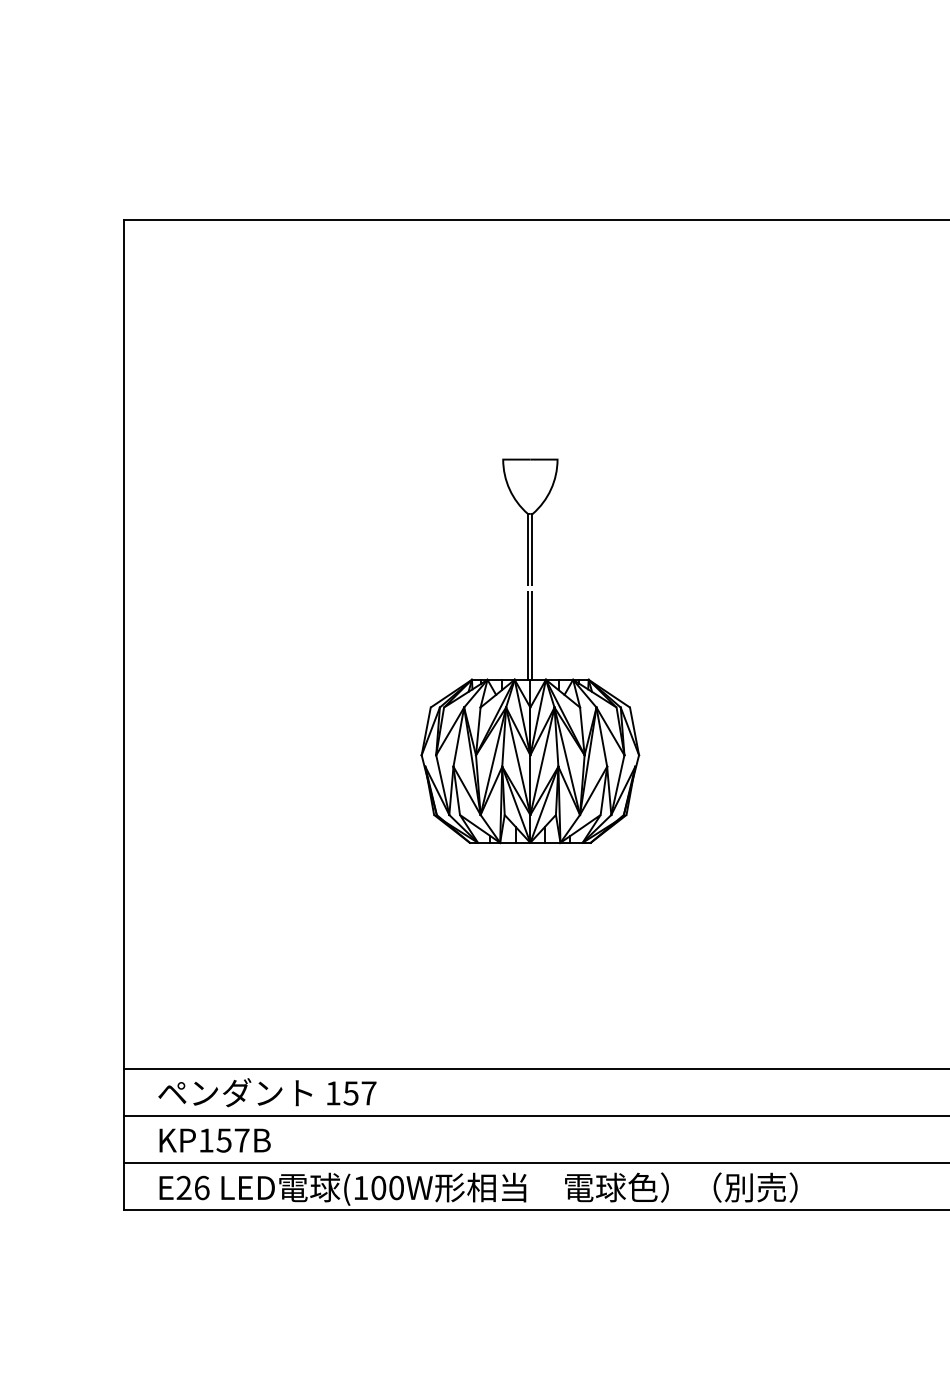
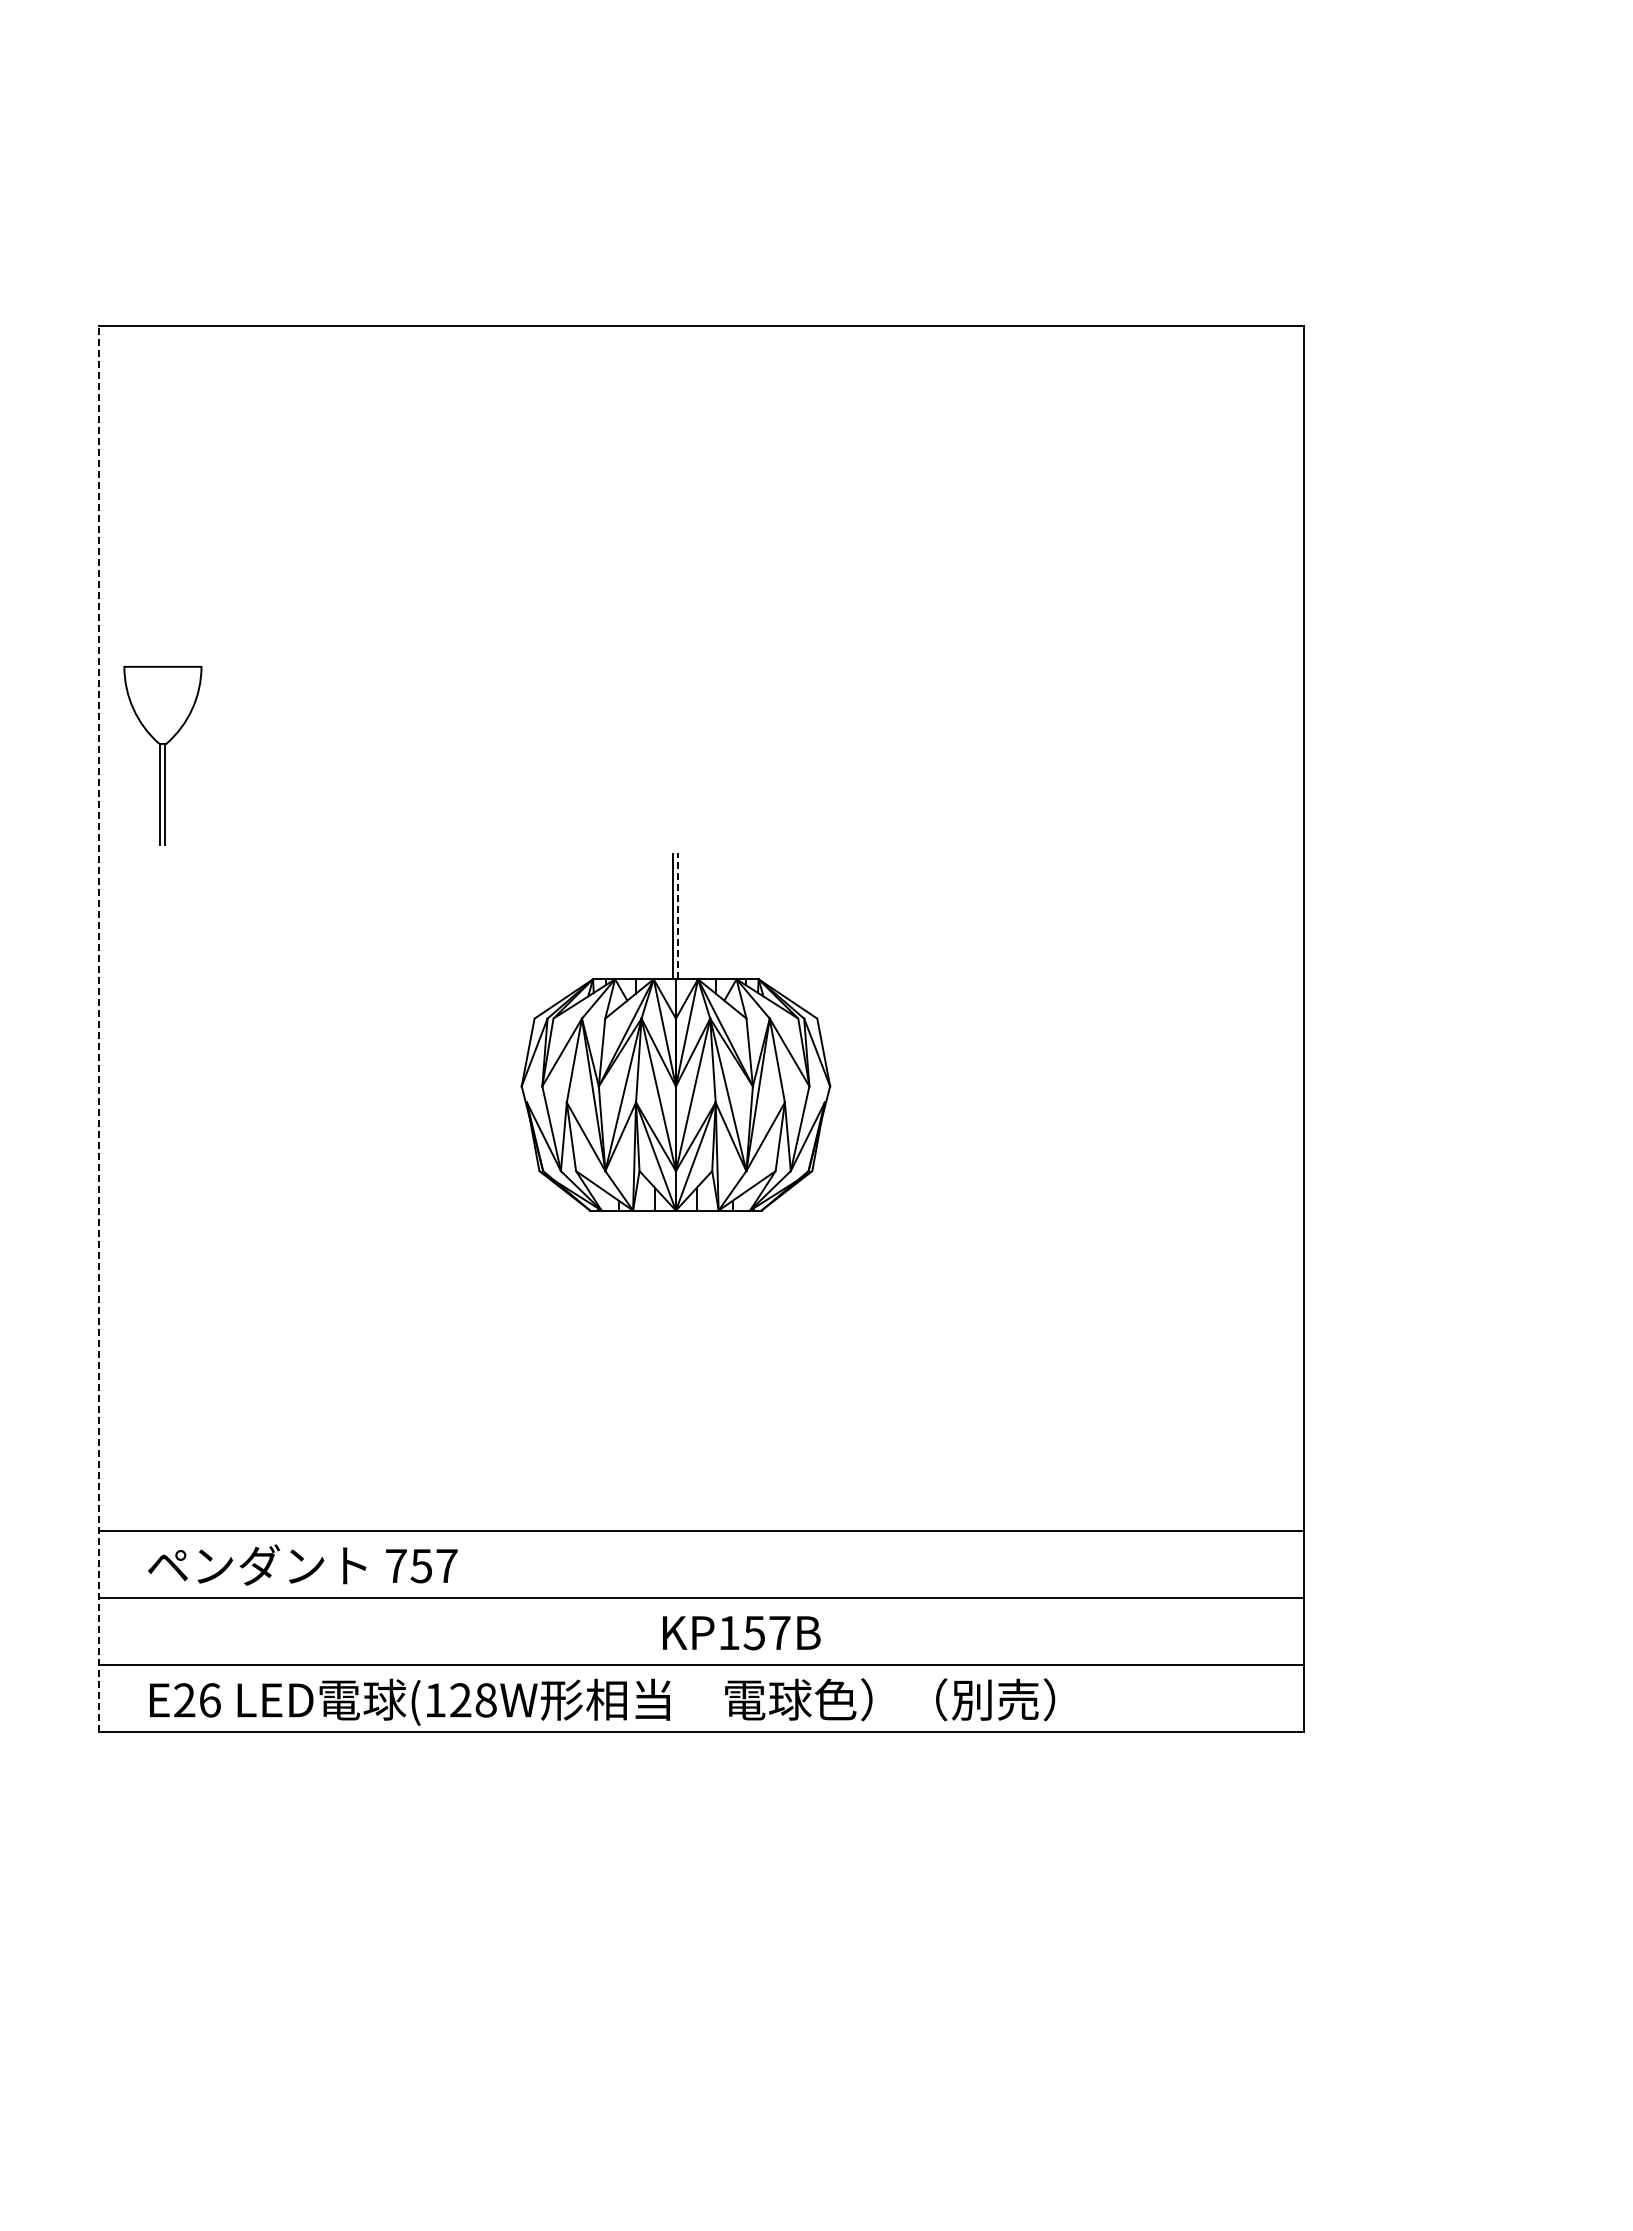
part: (530, 522) -> (162, 755), moved
line: (532, 635) -> (678, 916), solid -> dashed
line: (124, 715) -> (99, 1029), solid -> dashed
text: (333, 1092) -> (396, 1565), 157 -> 757
text: (215, 1140) -> (741, 1633), moved
text: (387, 1188) -> (473, 1700), (100W -> (128W

